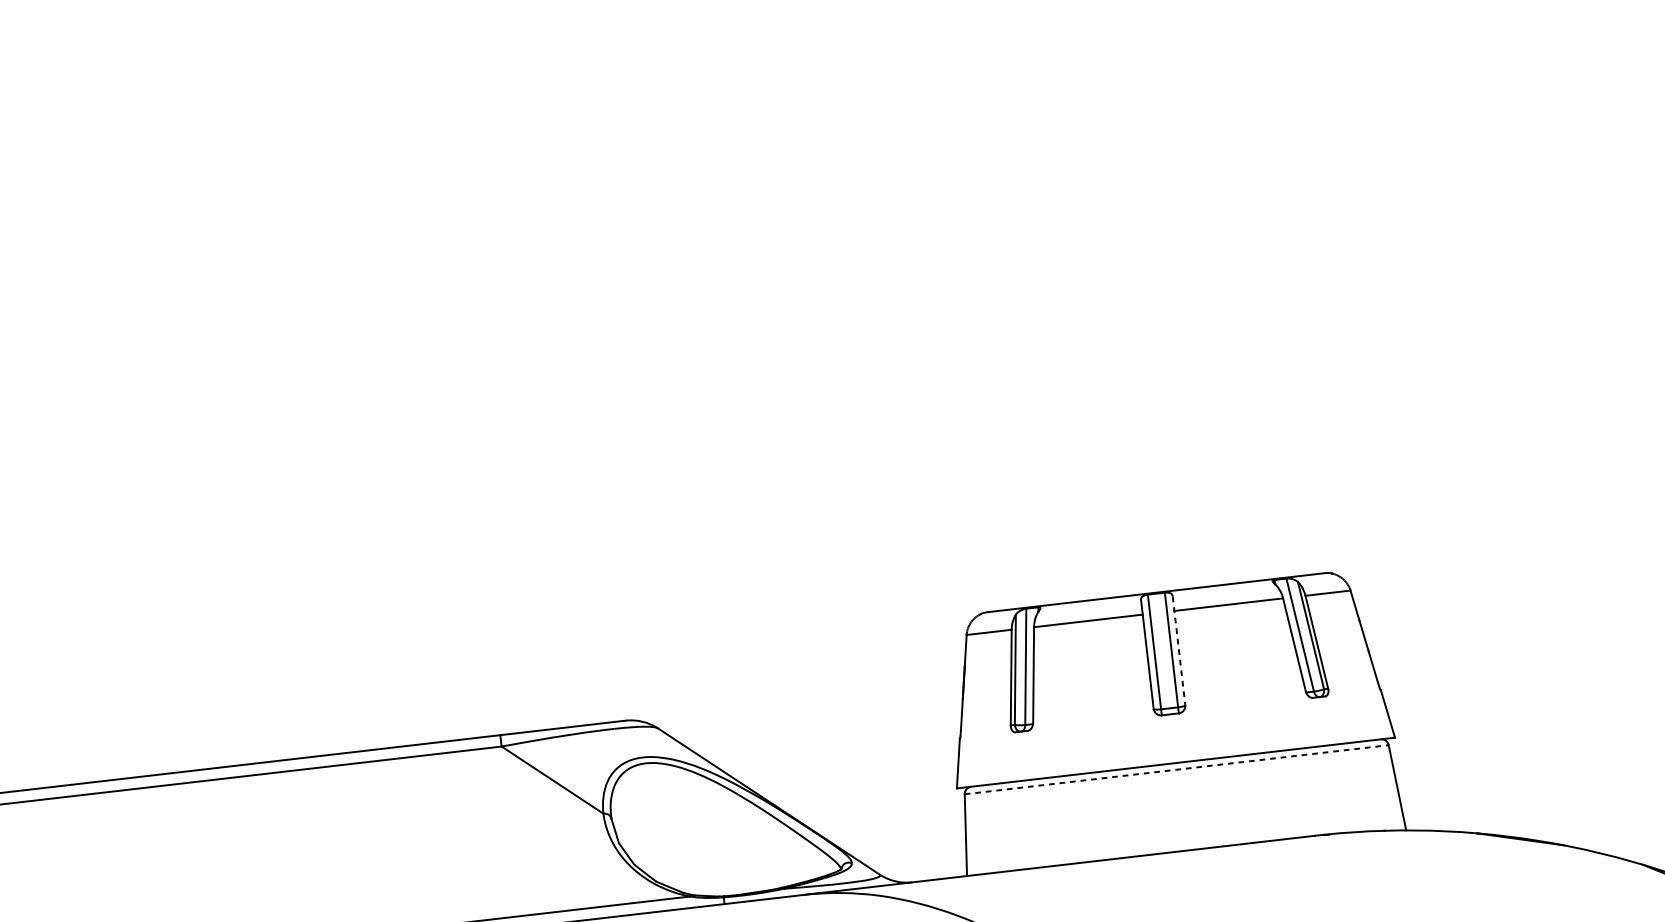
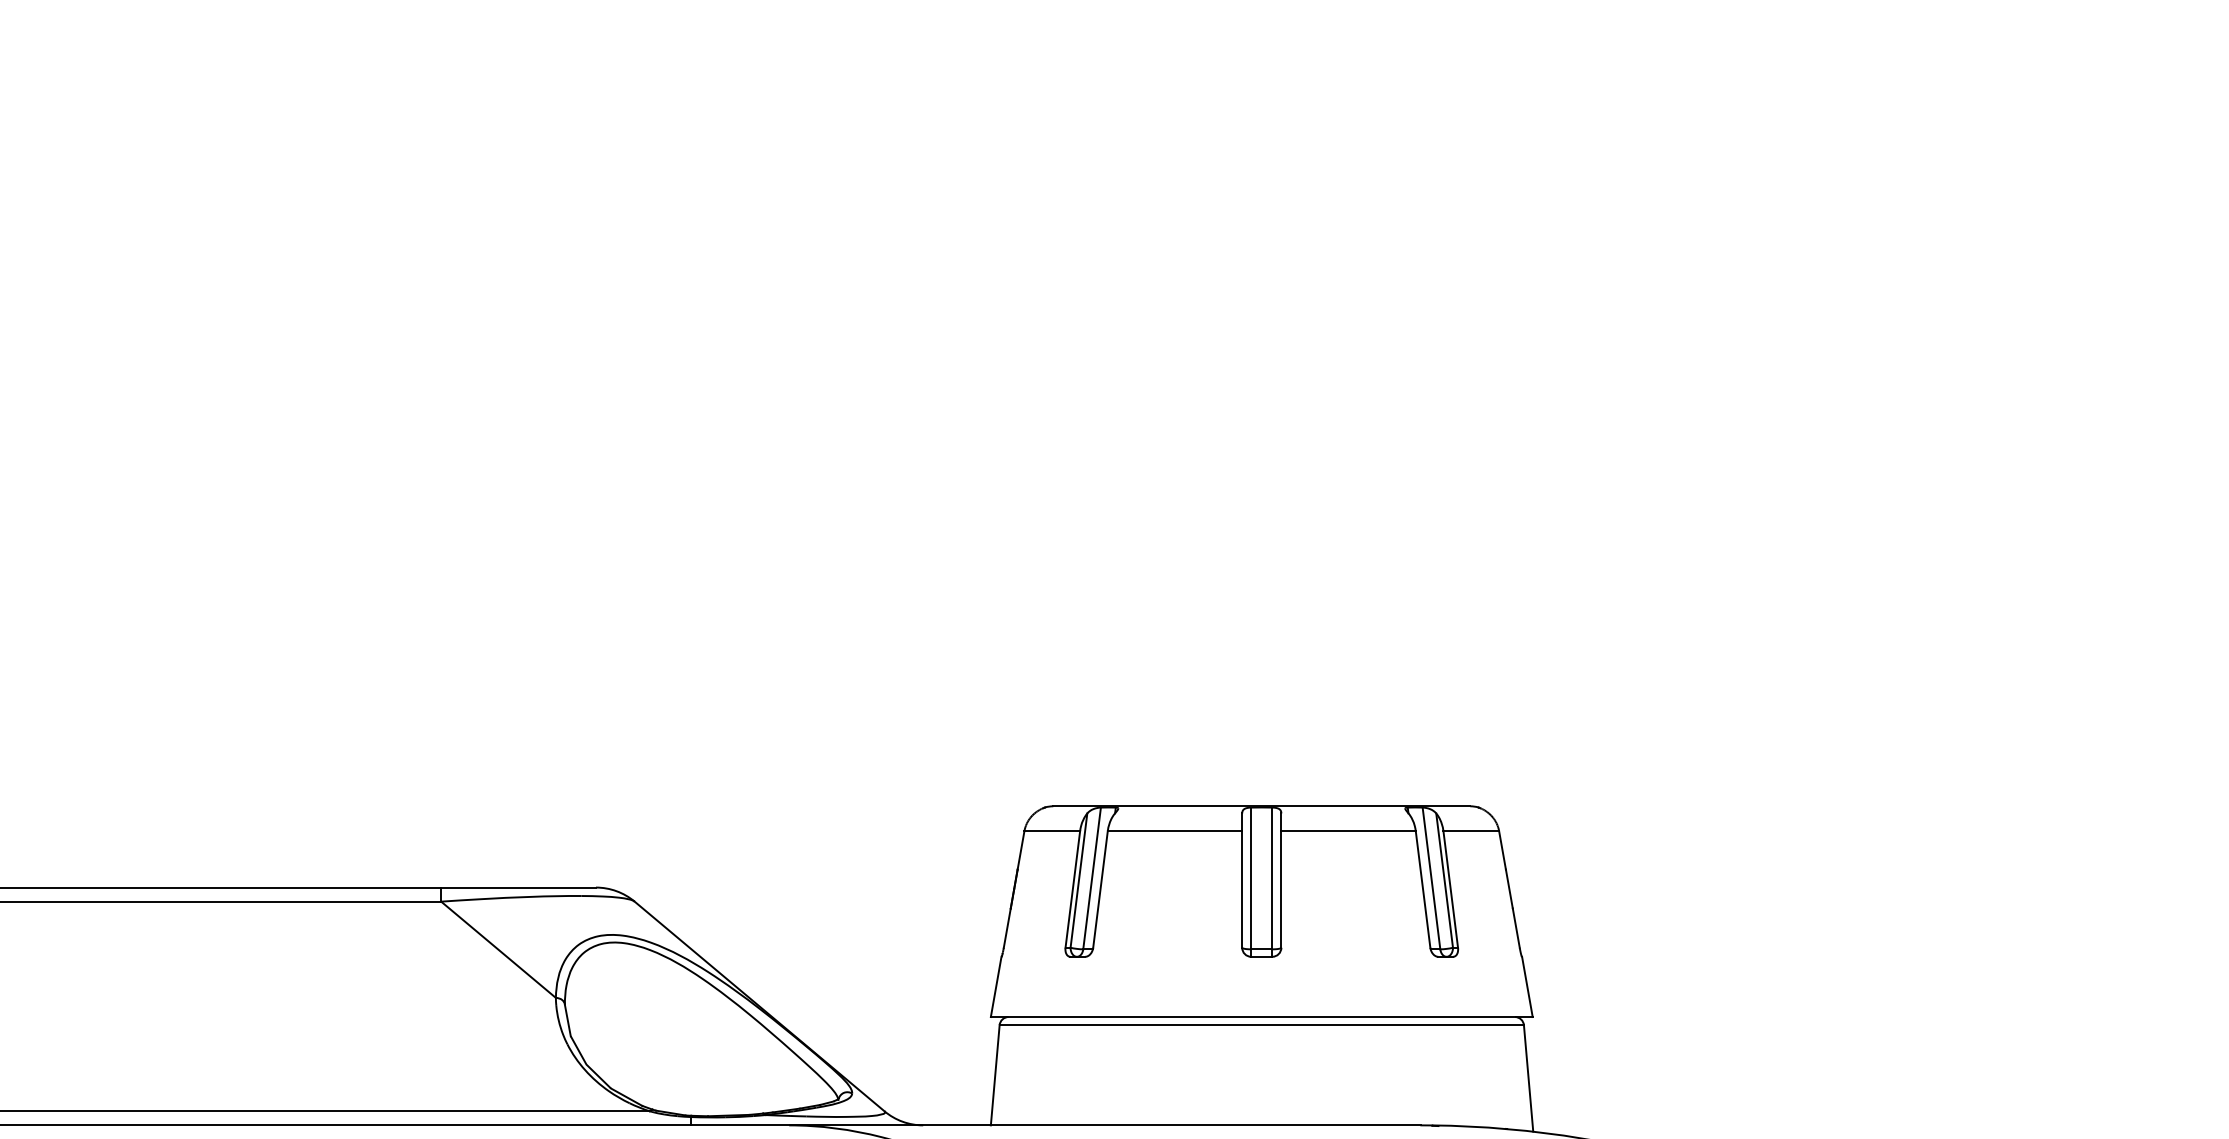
line: (1179, 651) -> (1281, 881), dashed -> solid
line: (1177, 769) -> (1262, 1025), dashed -> solid

